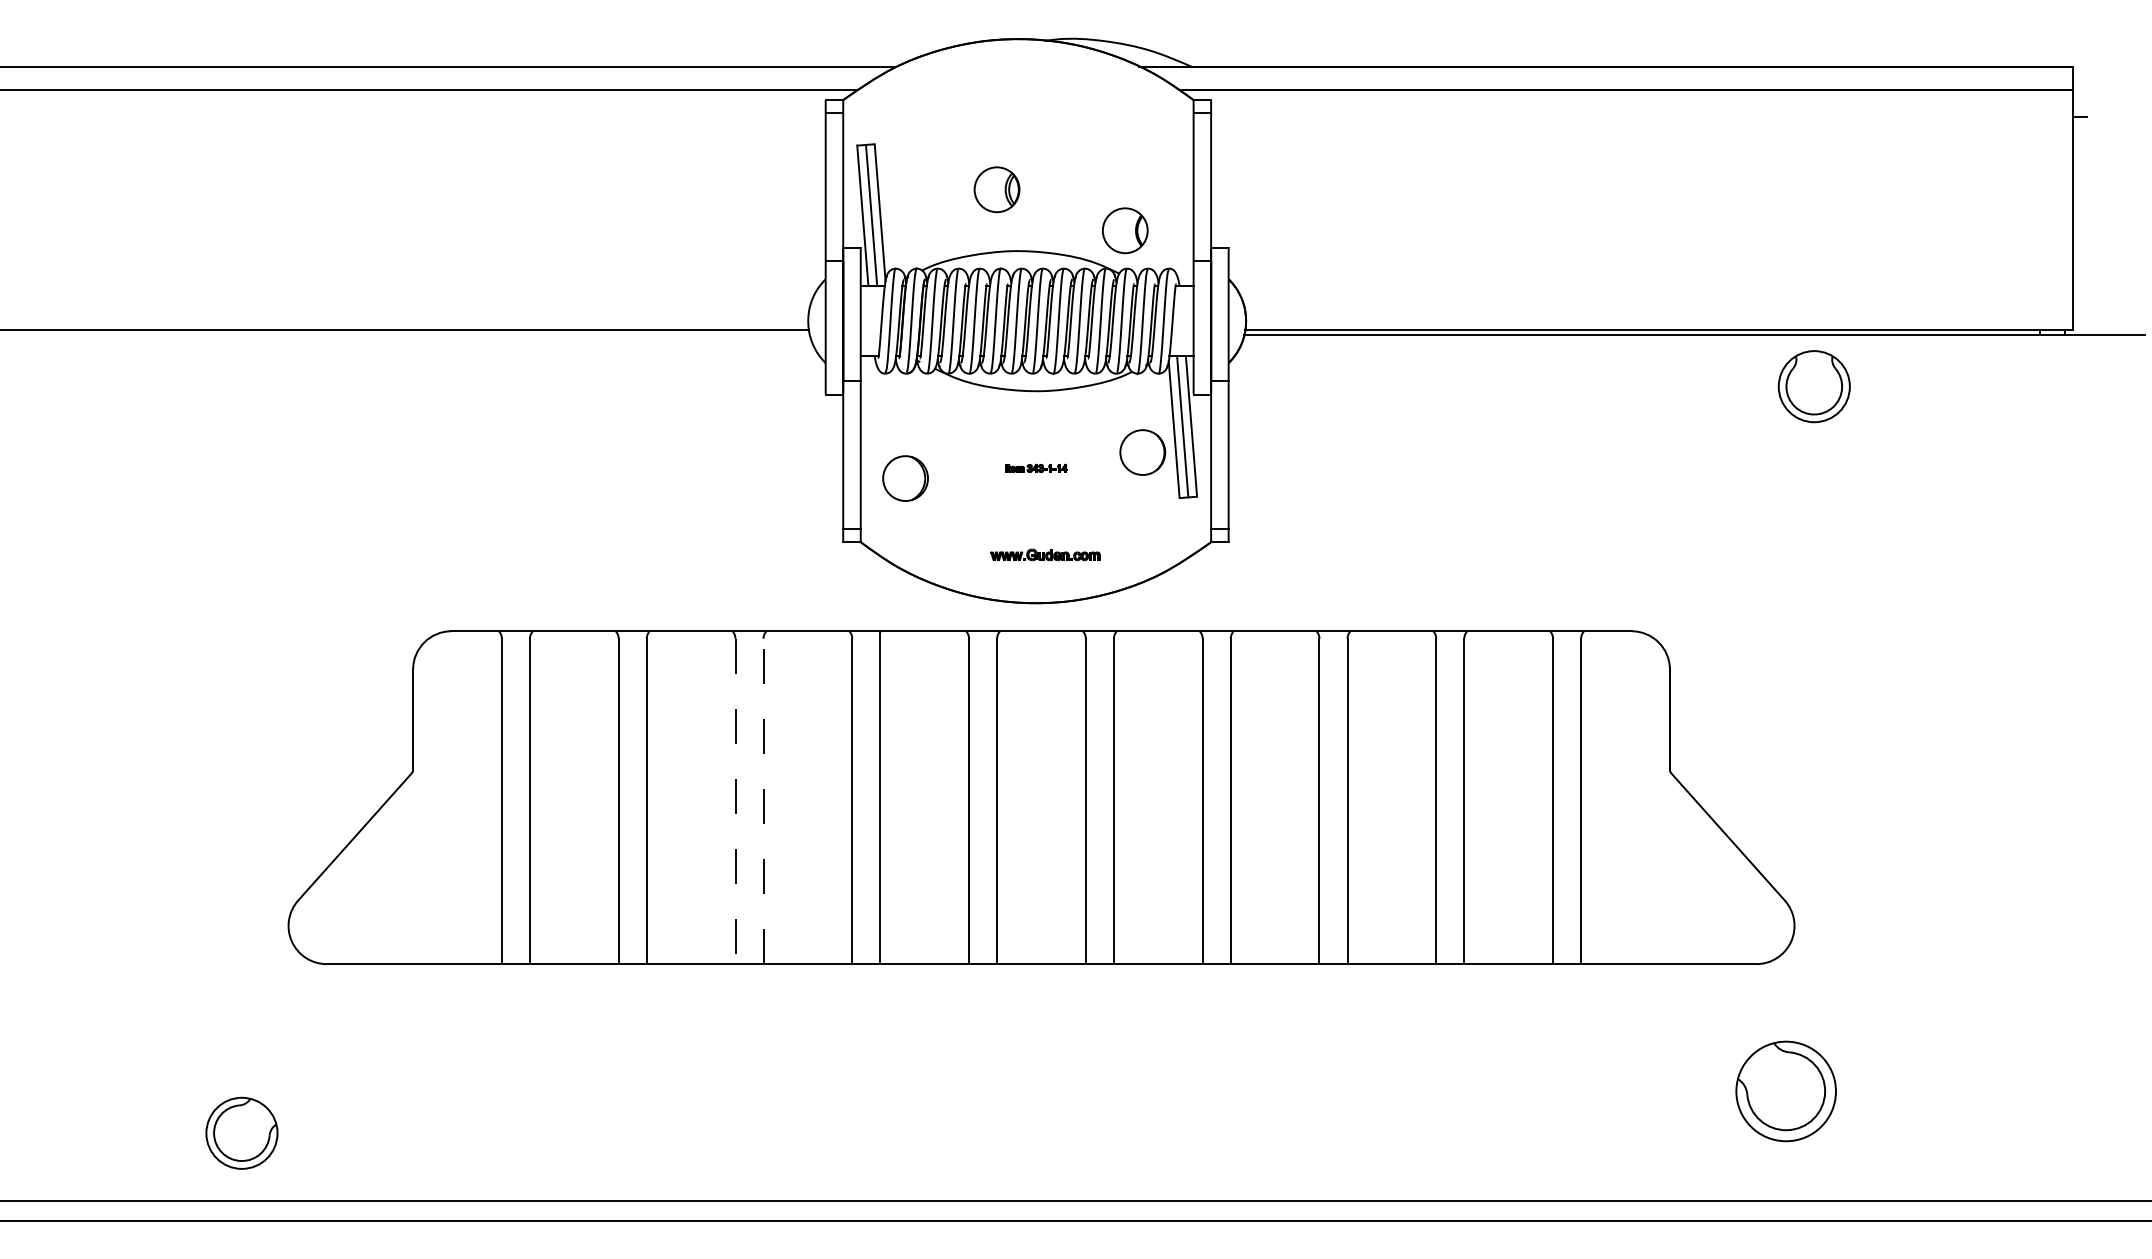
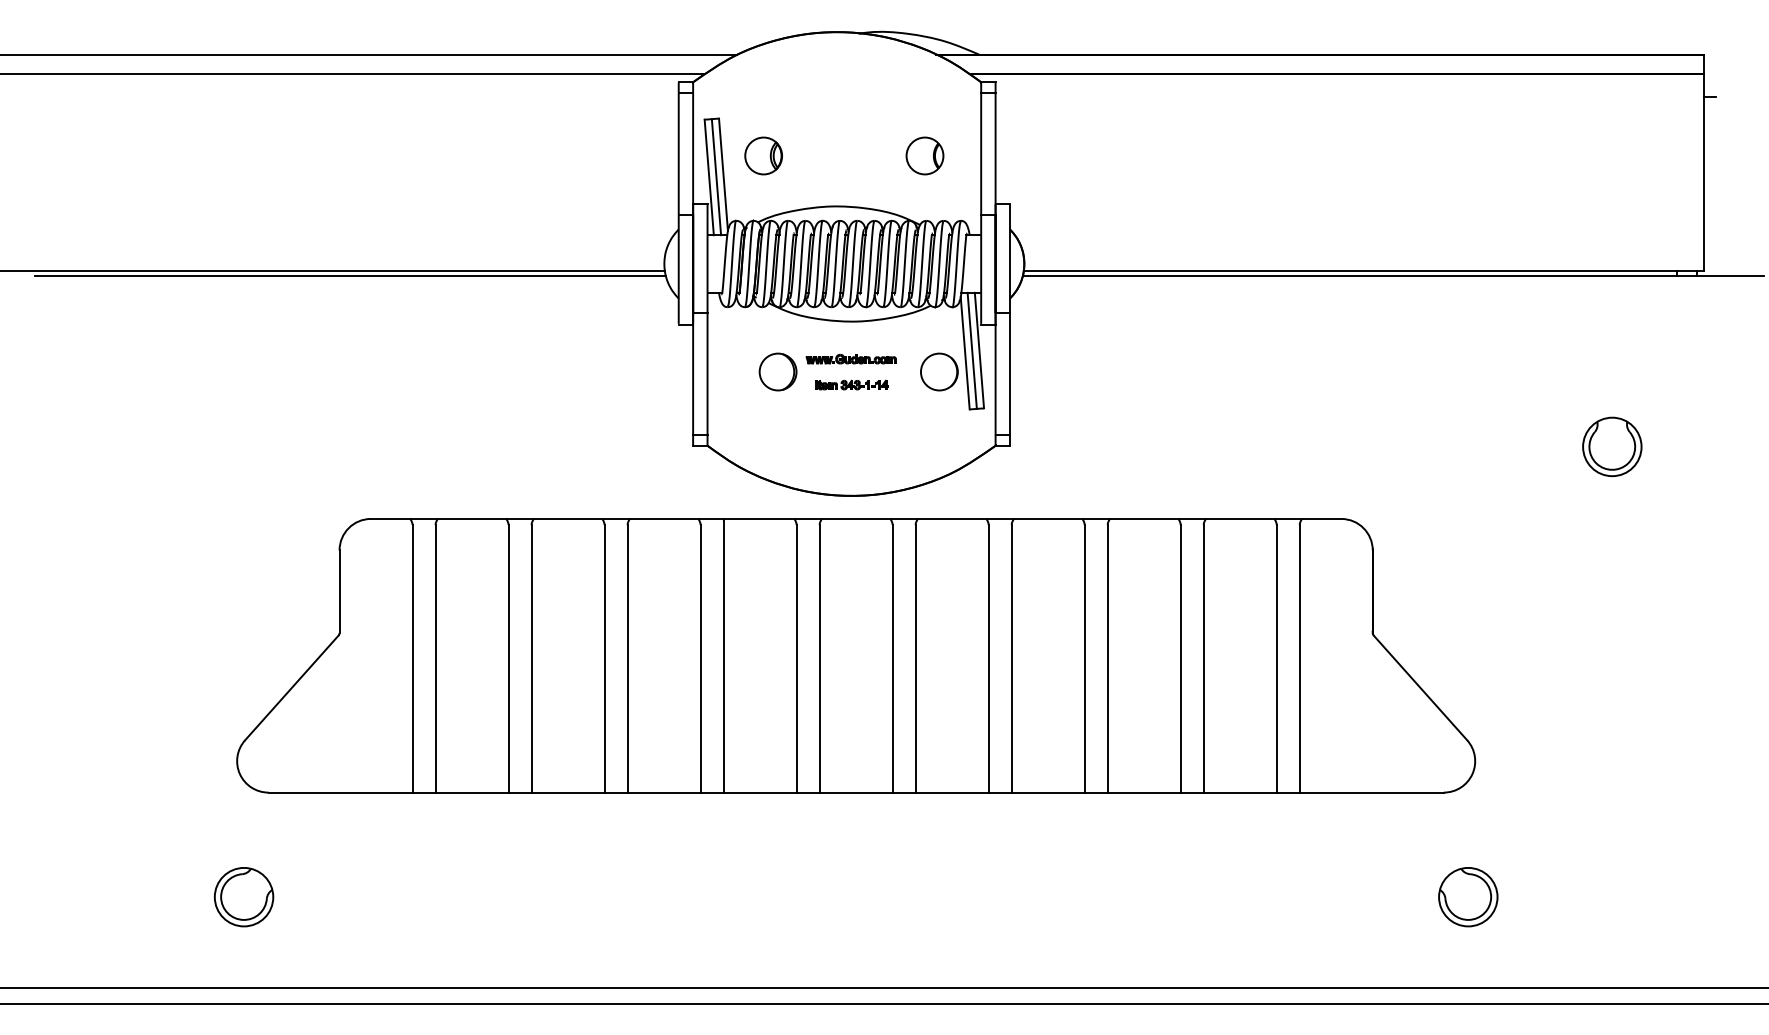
part: (996, 189) -> (763, 155), moved
part: (1125, 230) -> (925, 155), moved
line: (426, 335) -> (350, 275), added
part: (1813, 386) -> (1611, 446), moved
part: (1036, 468) -> (852, 385), size x1.43
part: (905, 478) -> (778, 371), moved
part: (1045, 554) -> (851, 358), moved
line: (735, 801) -> (604, 658), dashed -> solid
line: (763, 801) -> (627, 658), dashed -> solid
part: (1785, 1090) -> (1467, 896), size x0.71
part: (241, 1132) -> (243, 896), moved

